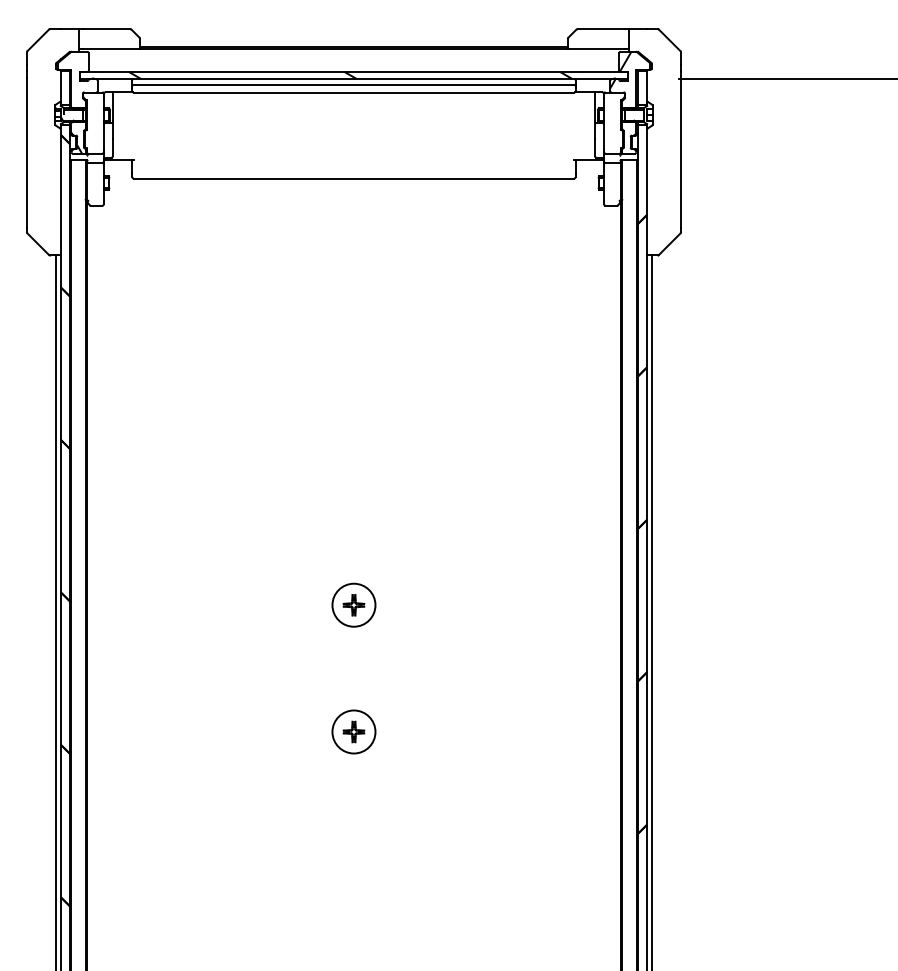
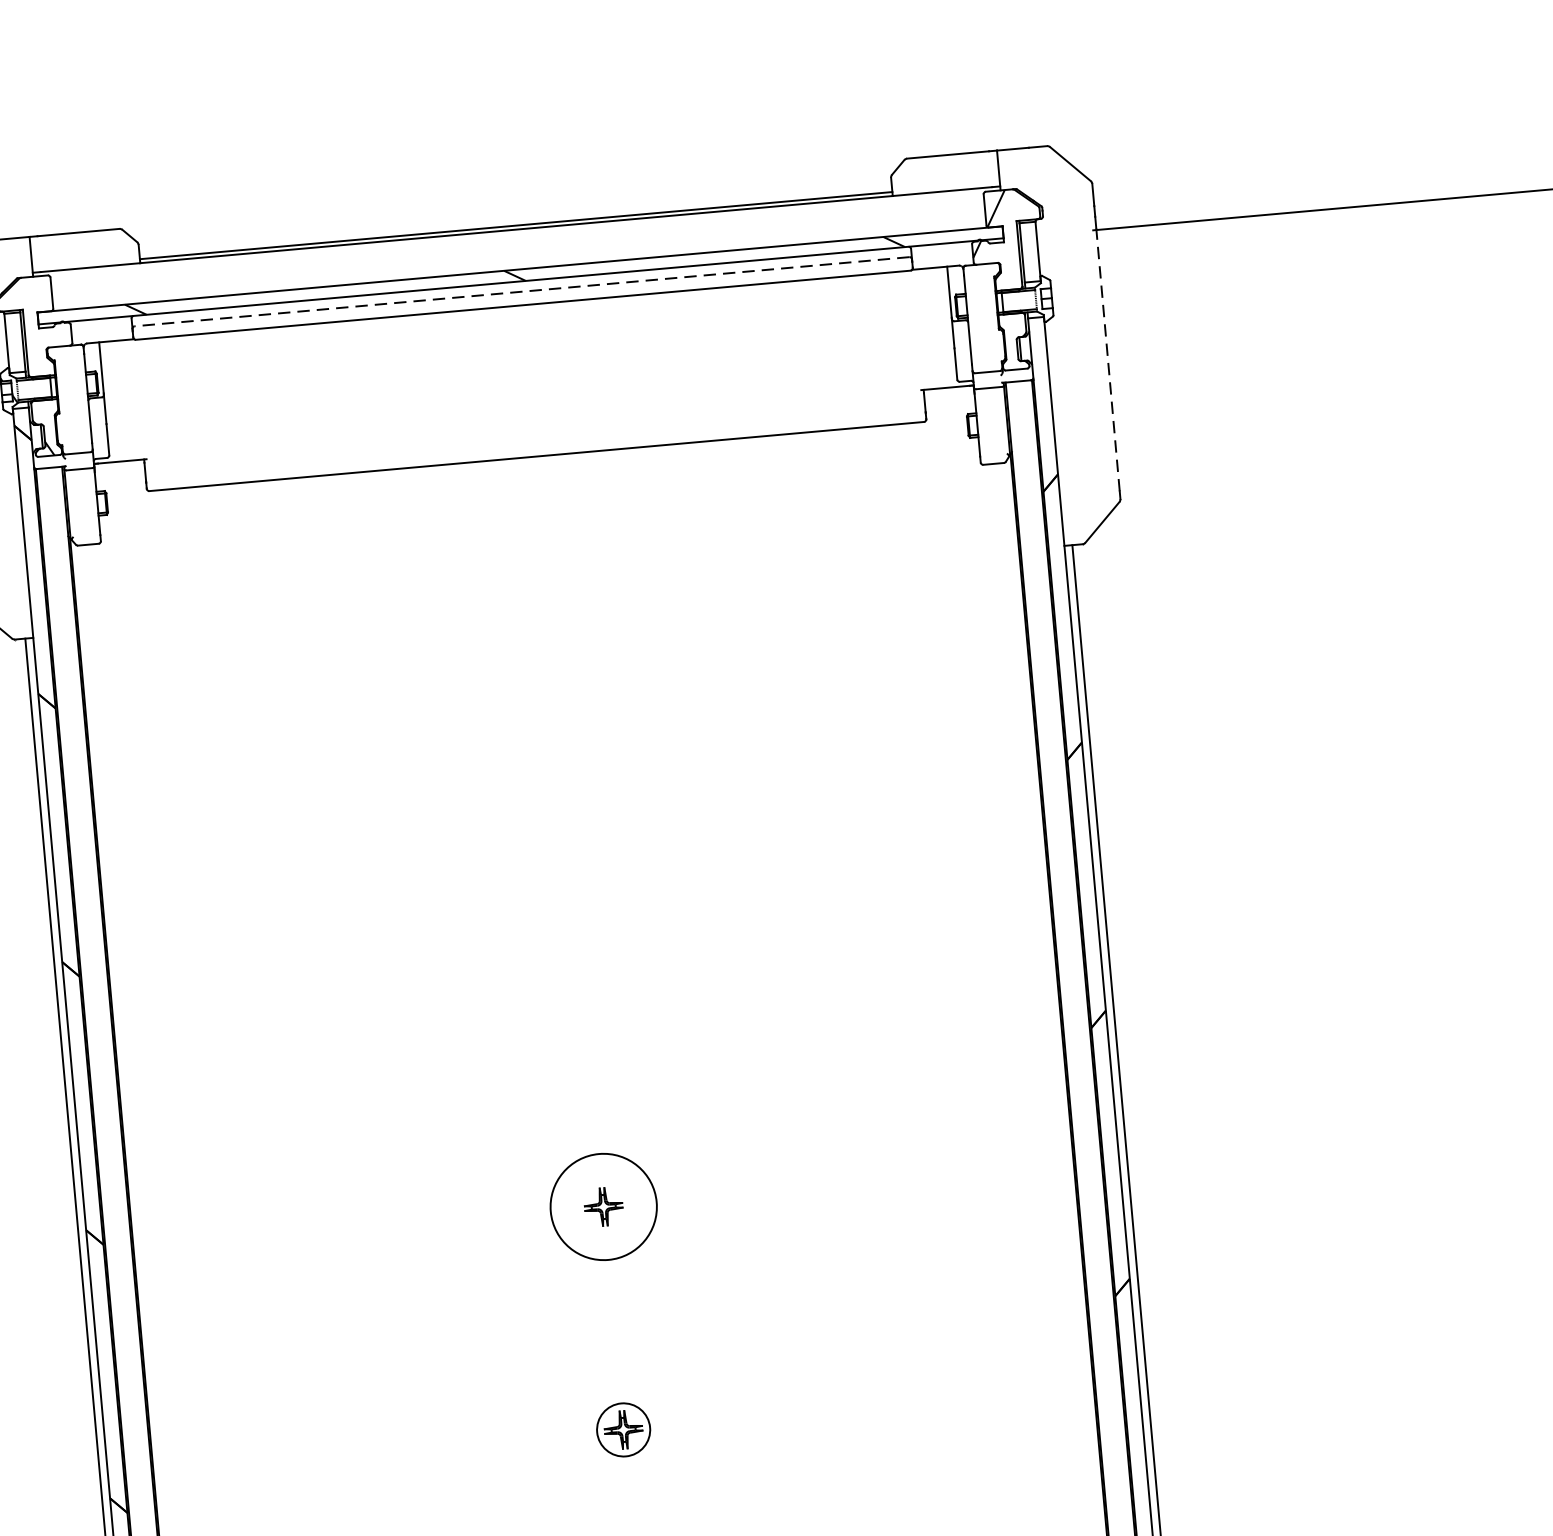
line: (353, 84) -> (521, 291), solid -> dashed
line: (681, 152) -> (1108, 359), solid -> dashed
circle: (353, 604) -> (602, 1205), size x1.4
circle: (353, 731) -> (622, 1429), size x0.7

